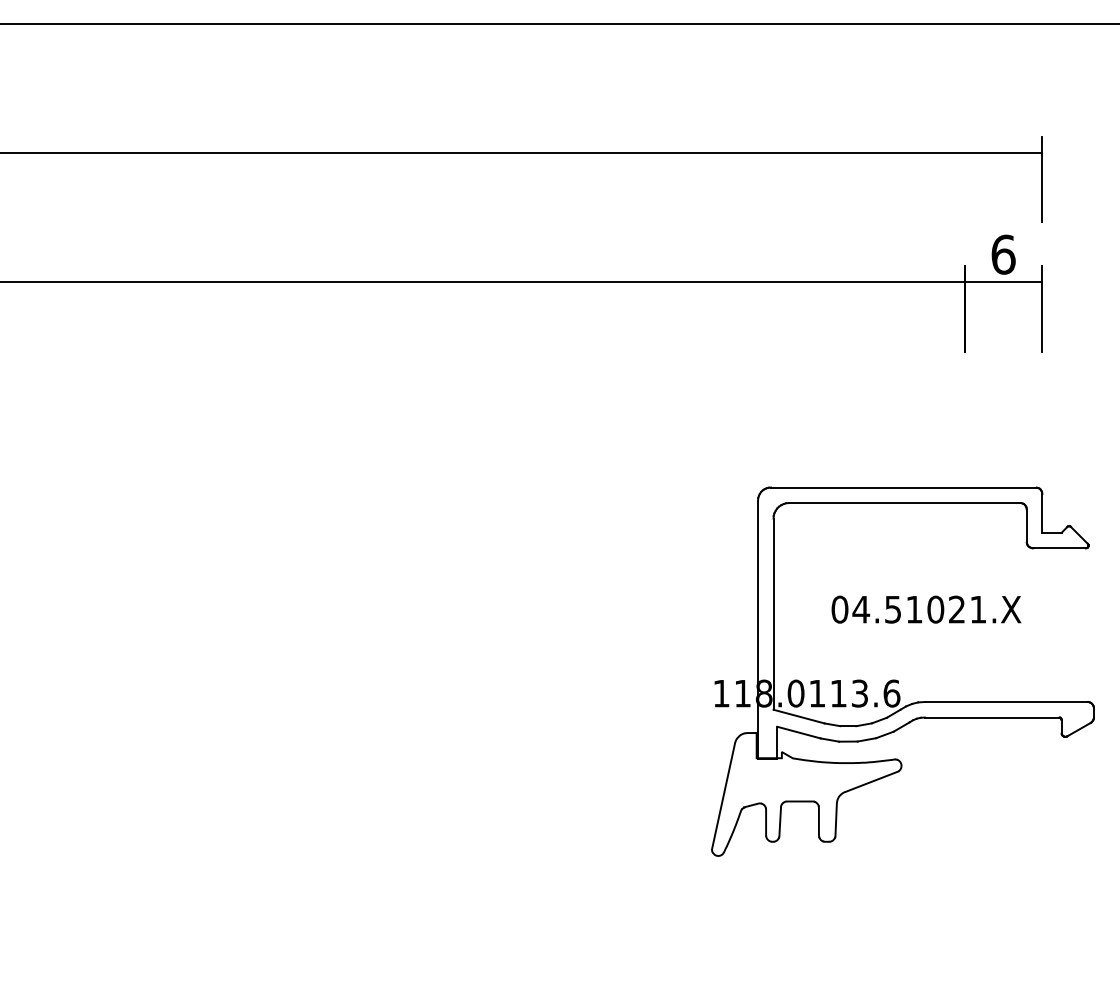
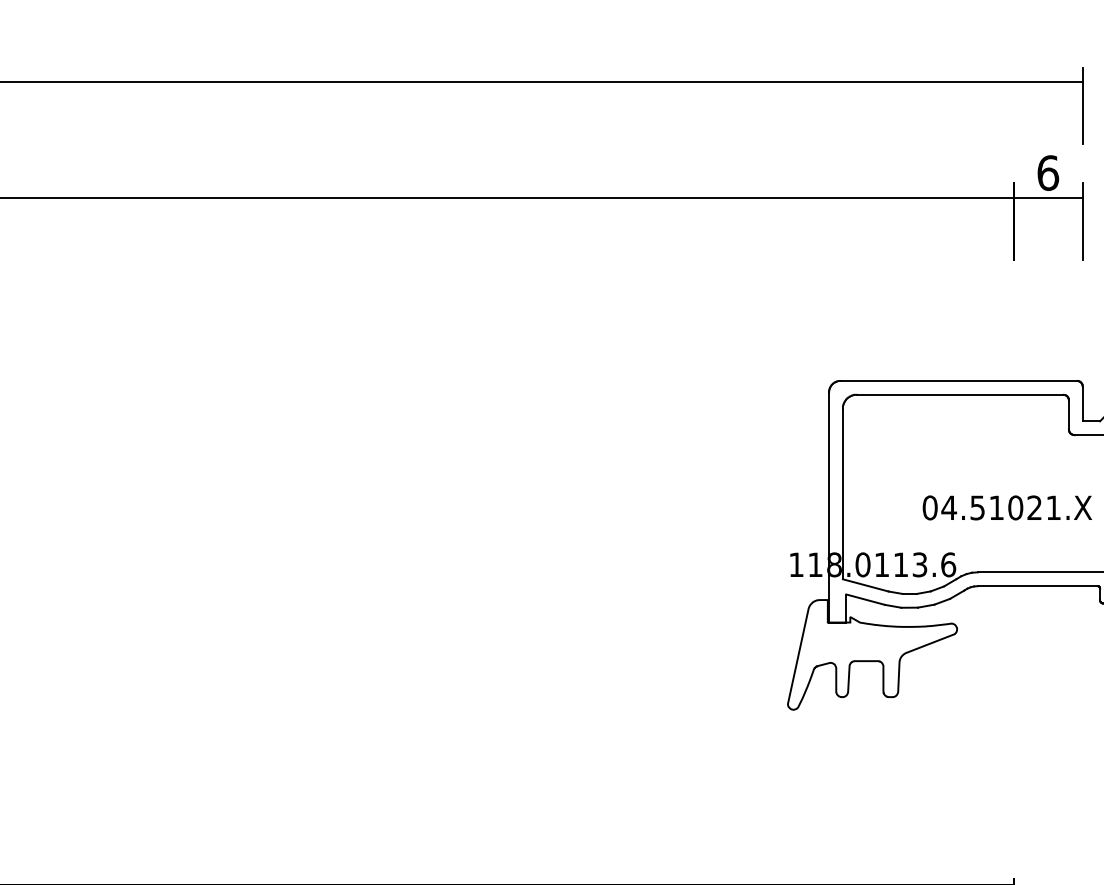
text: (925, 609) -> (1006, 507), moved

